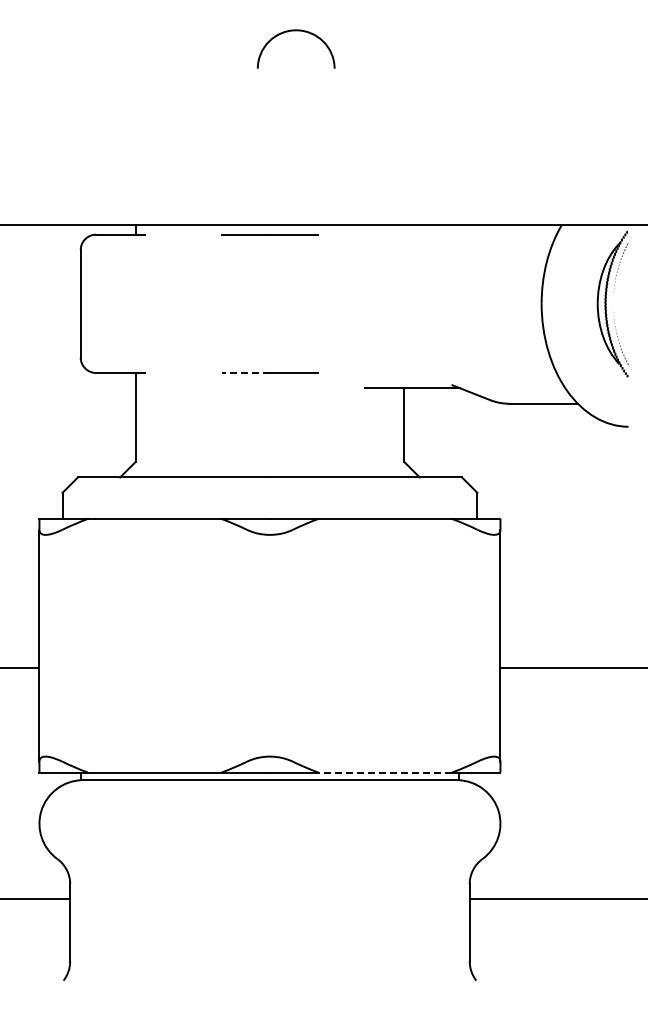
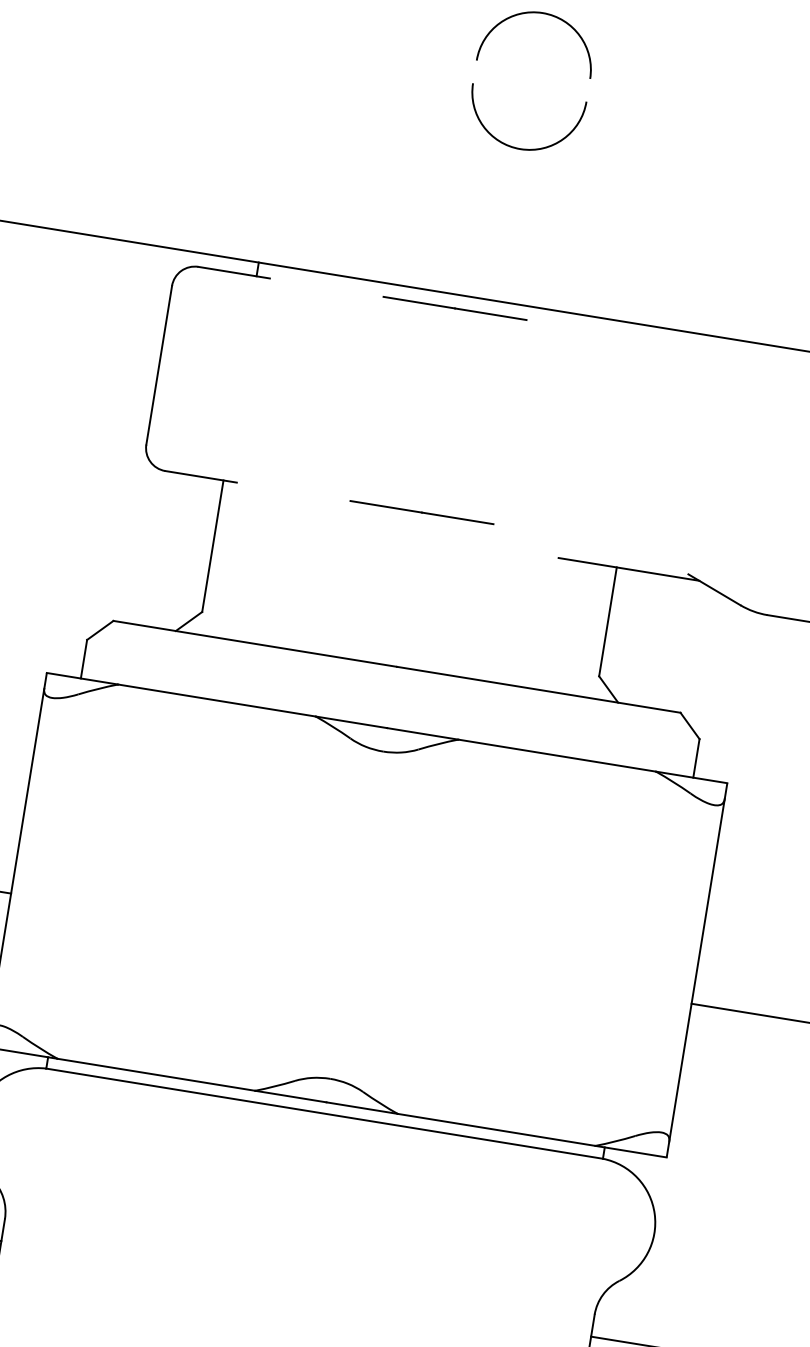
arc: (295, 121) -> (519, 147), added
line: (245, 373) -> (385, 507), dashed -> solid
line: (385, 772) -> (497, 1129), dashed -> solid

